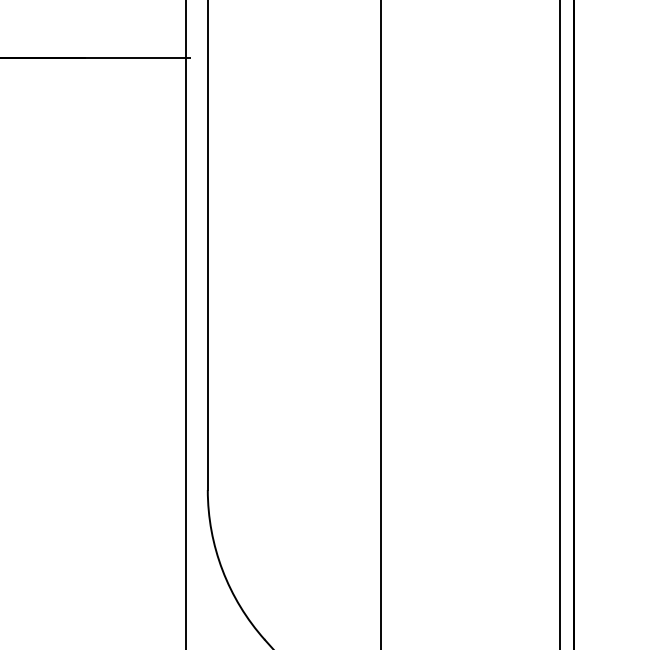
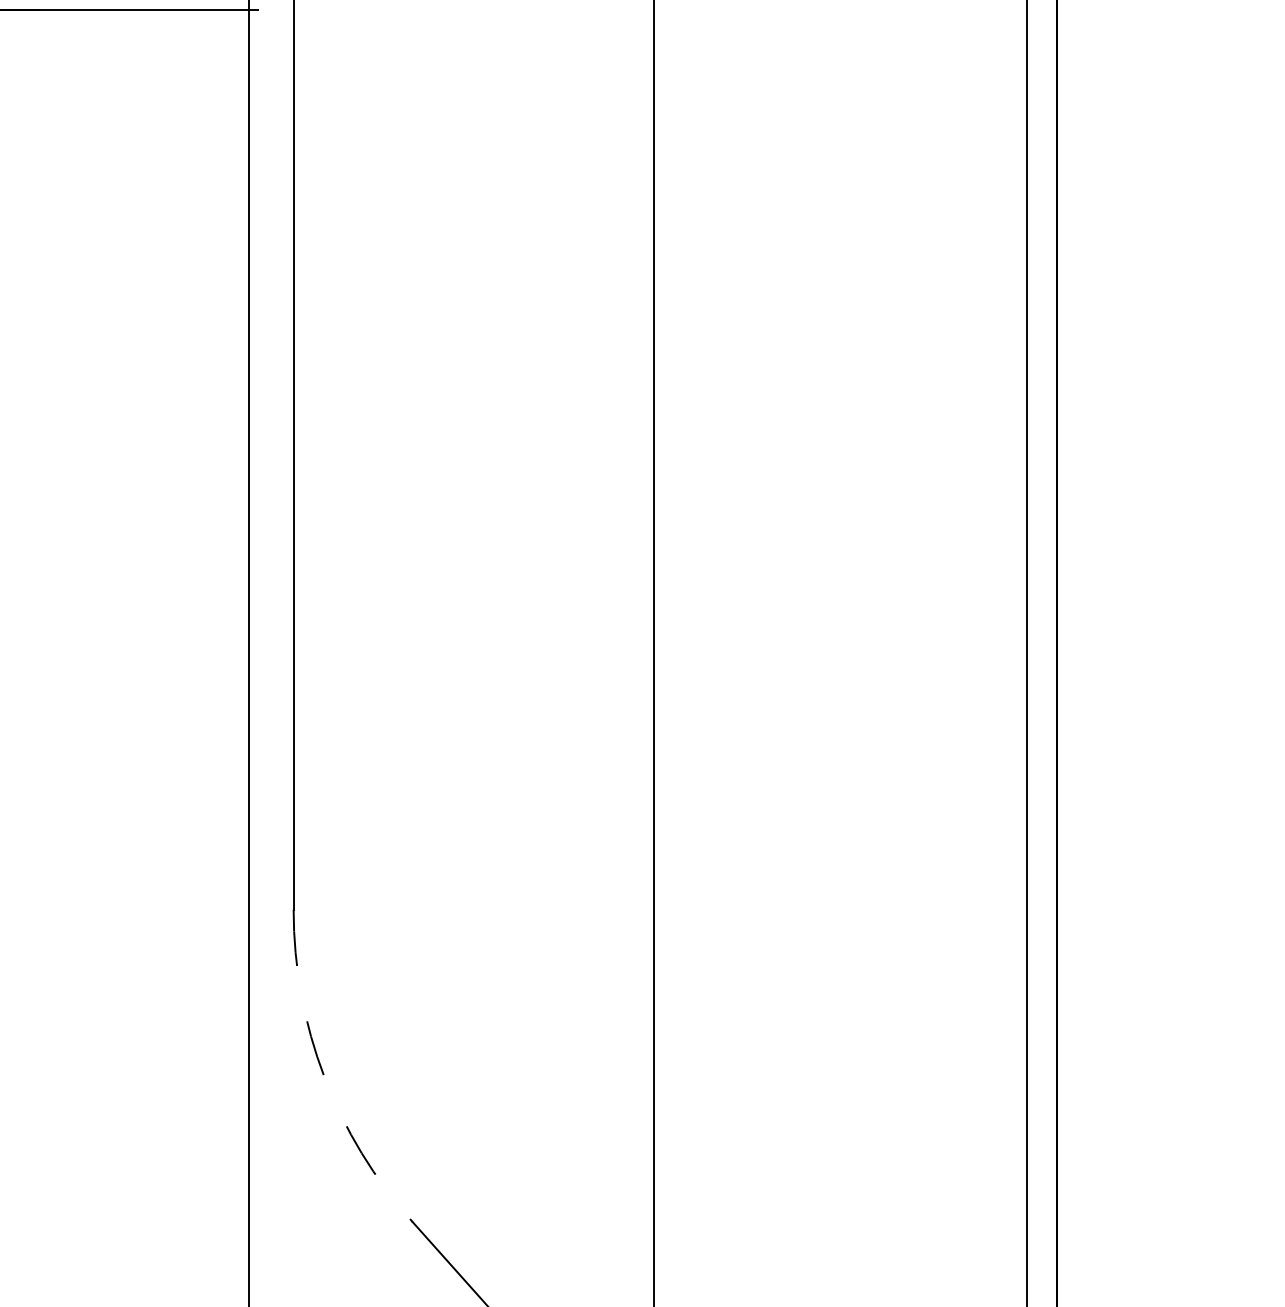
arc: (222, 570) -> (324, 1077), solid -> dashed

